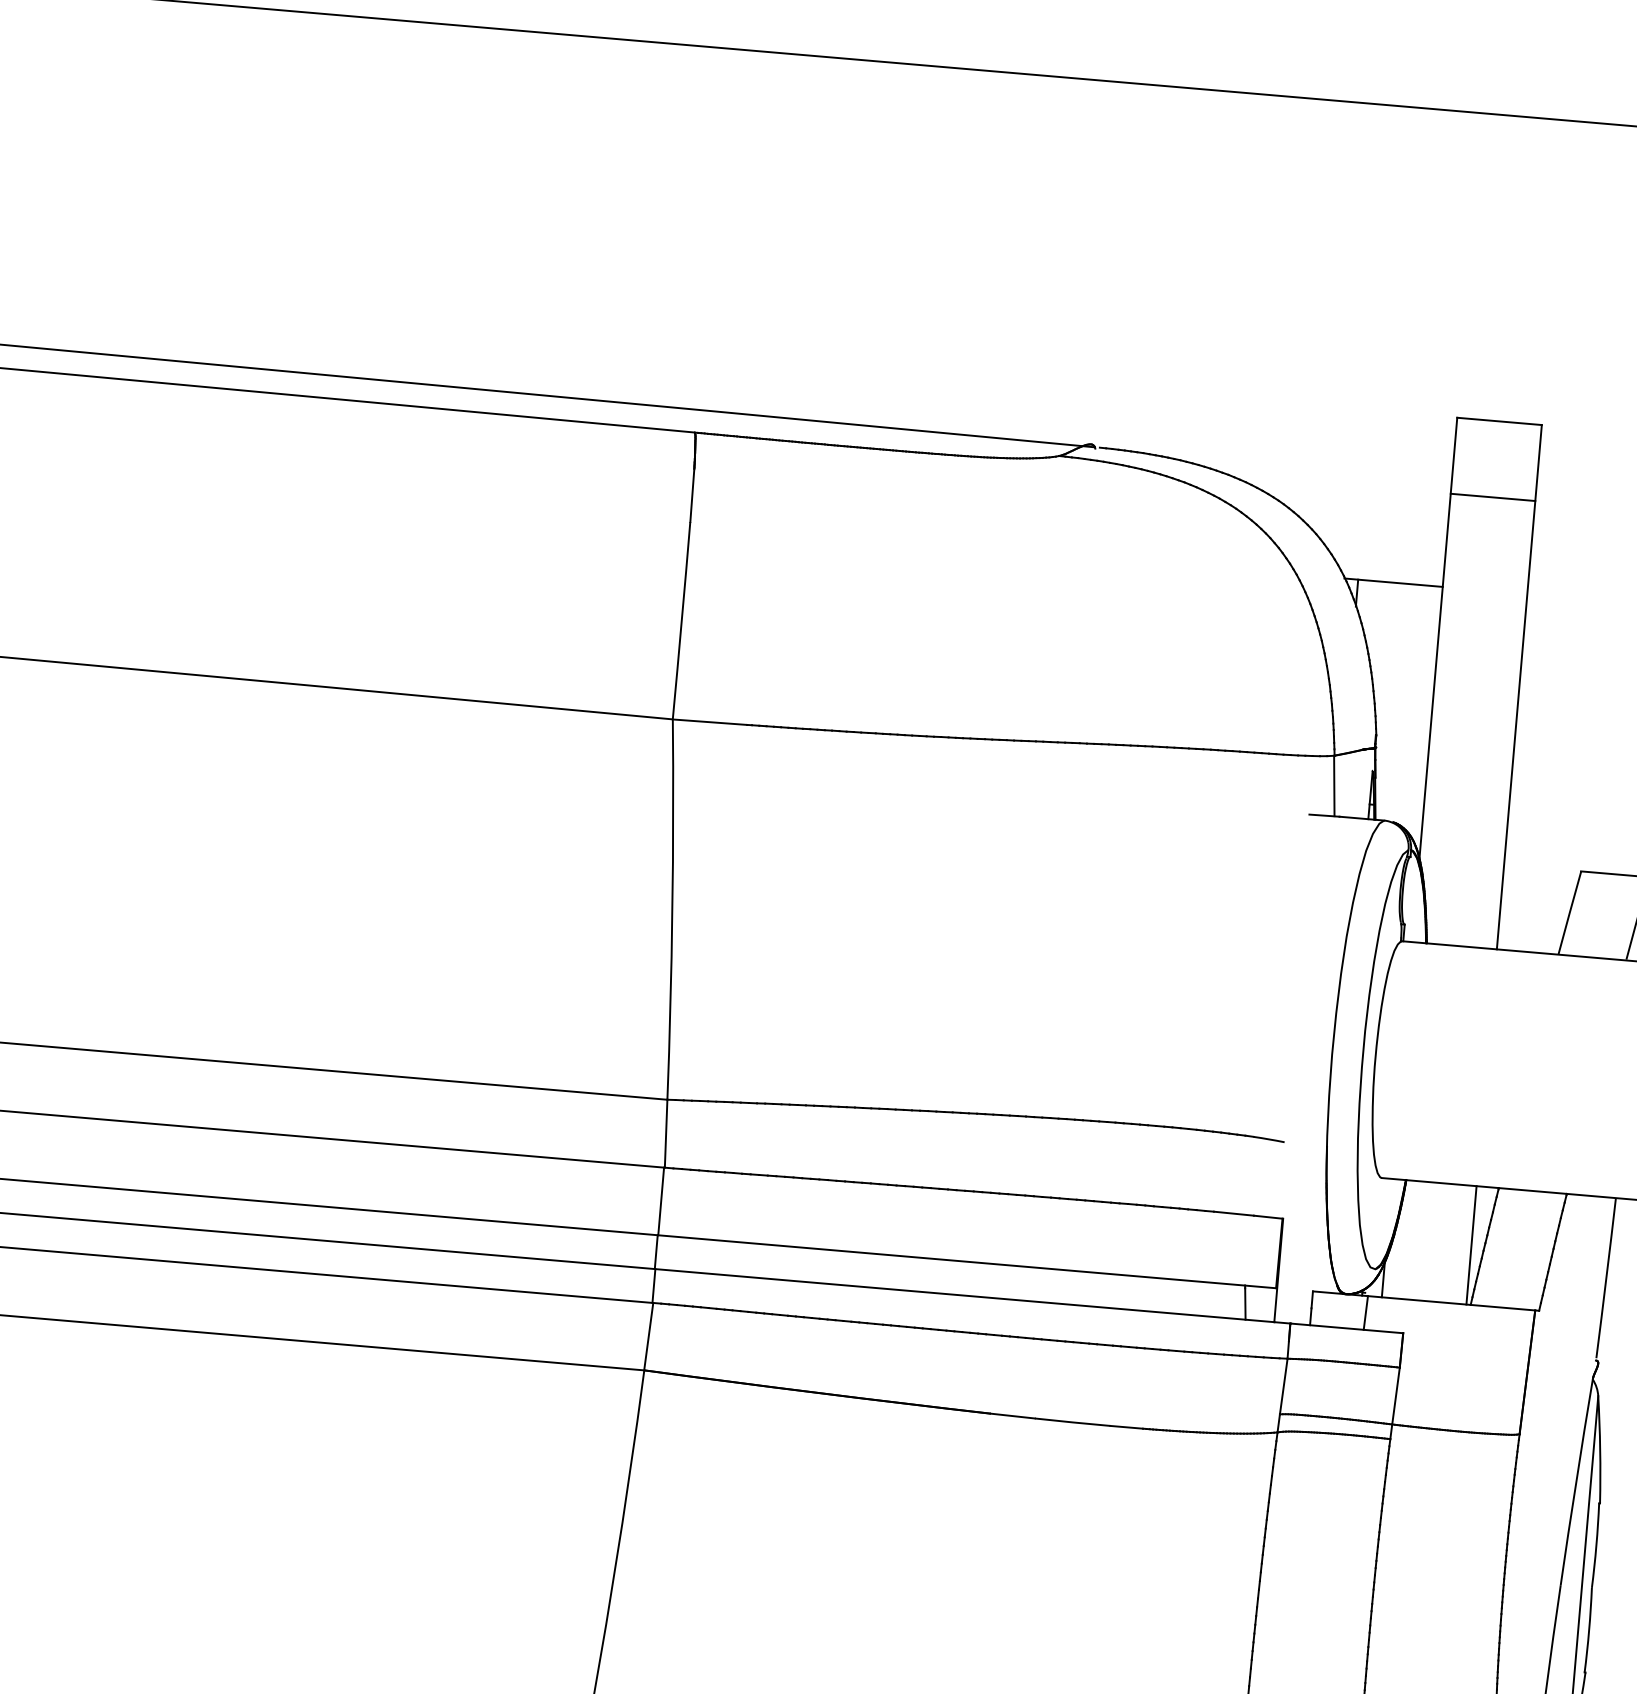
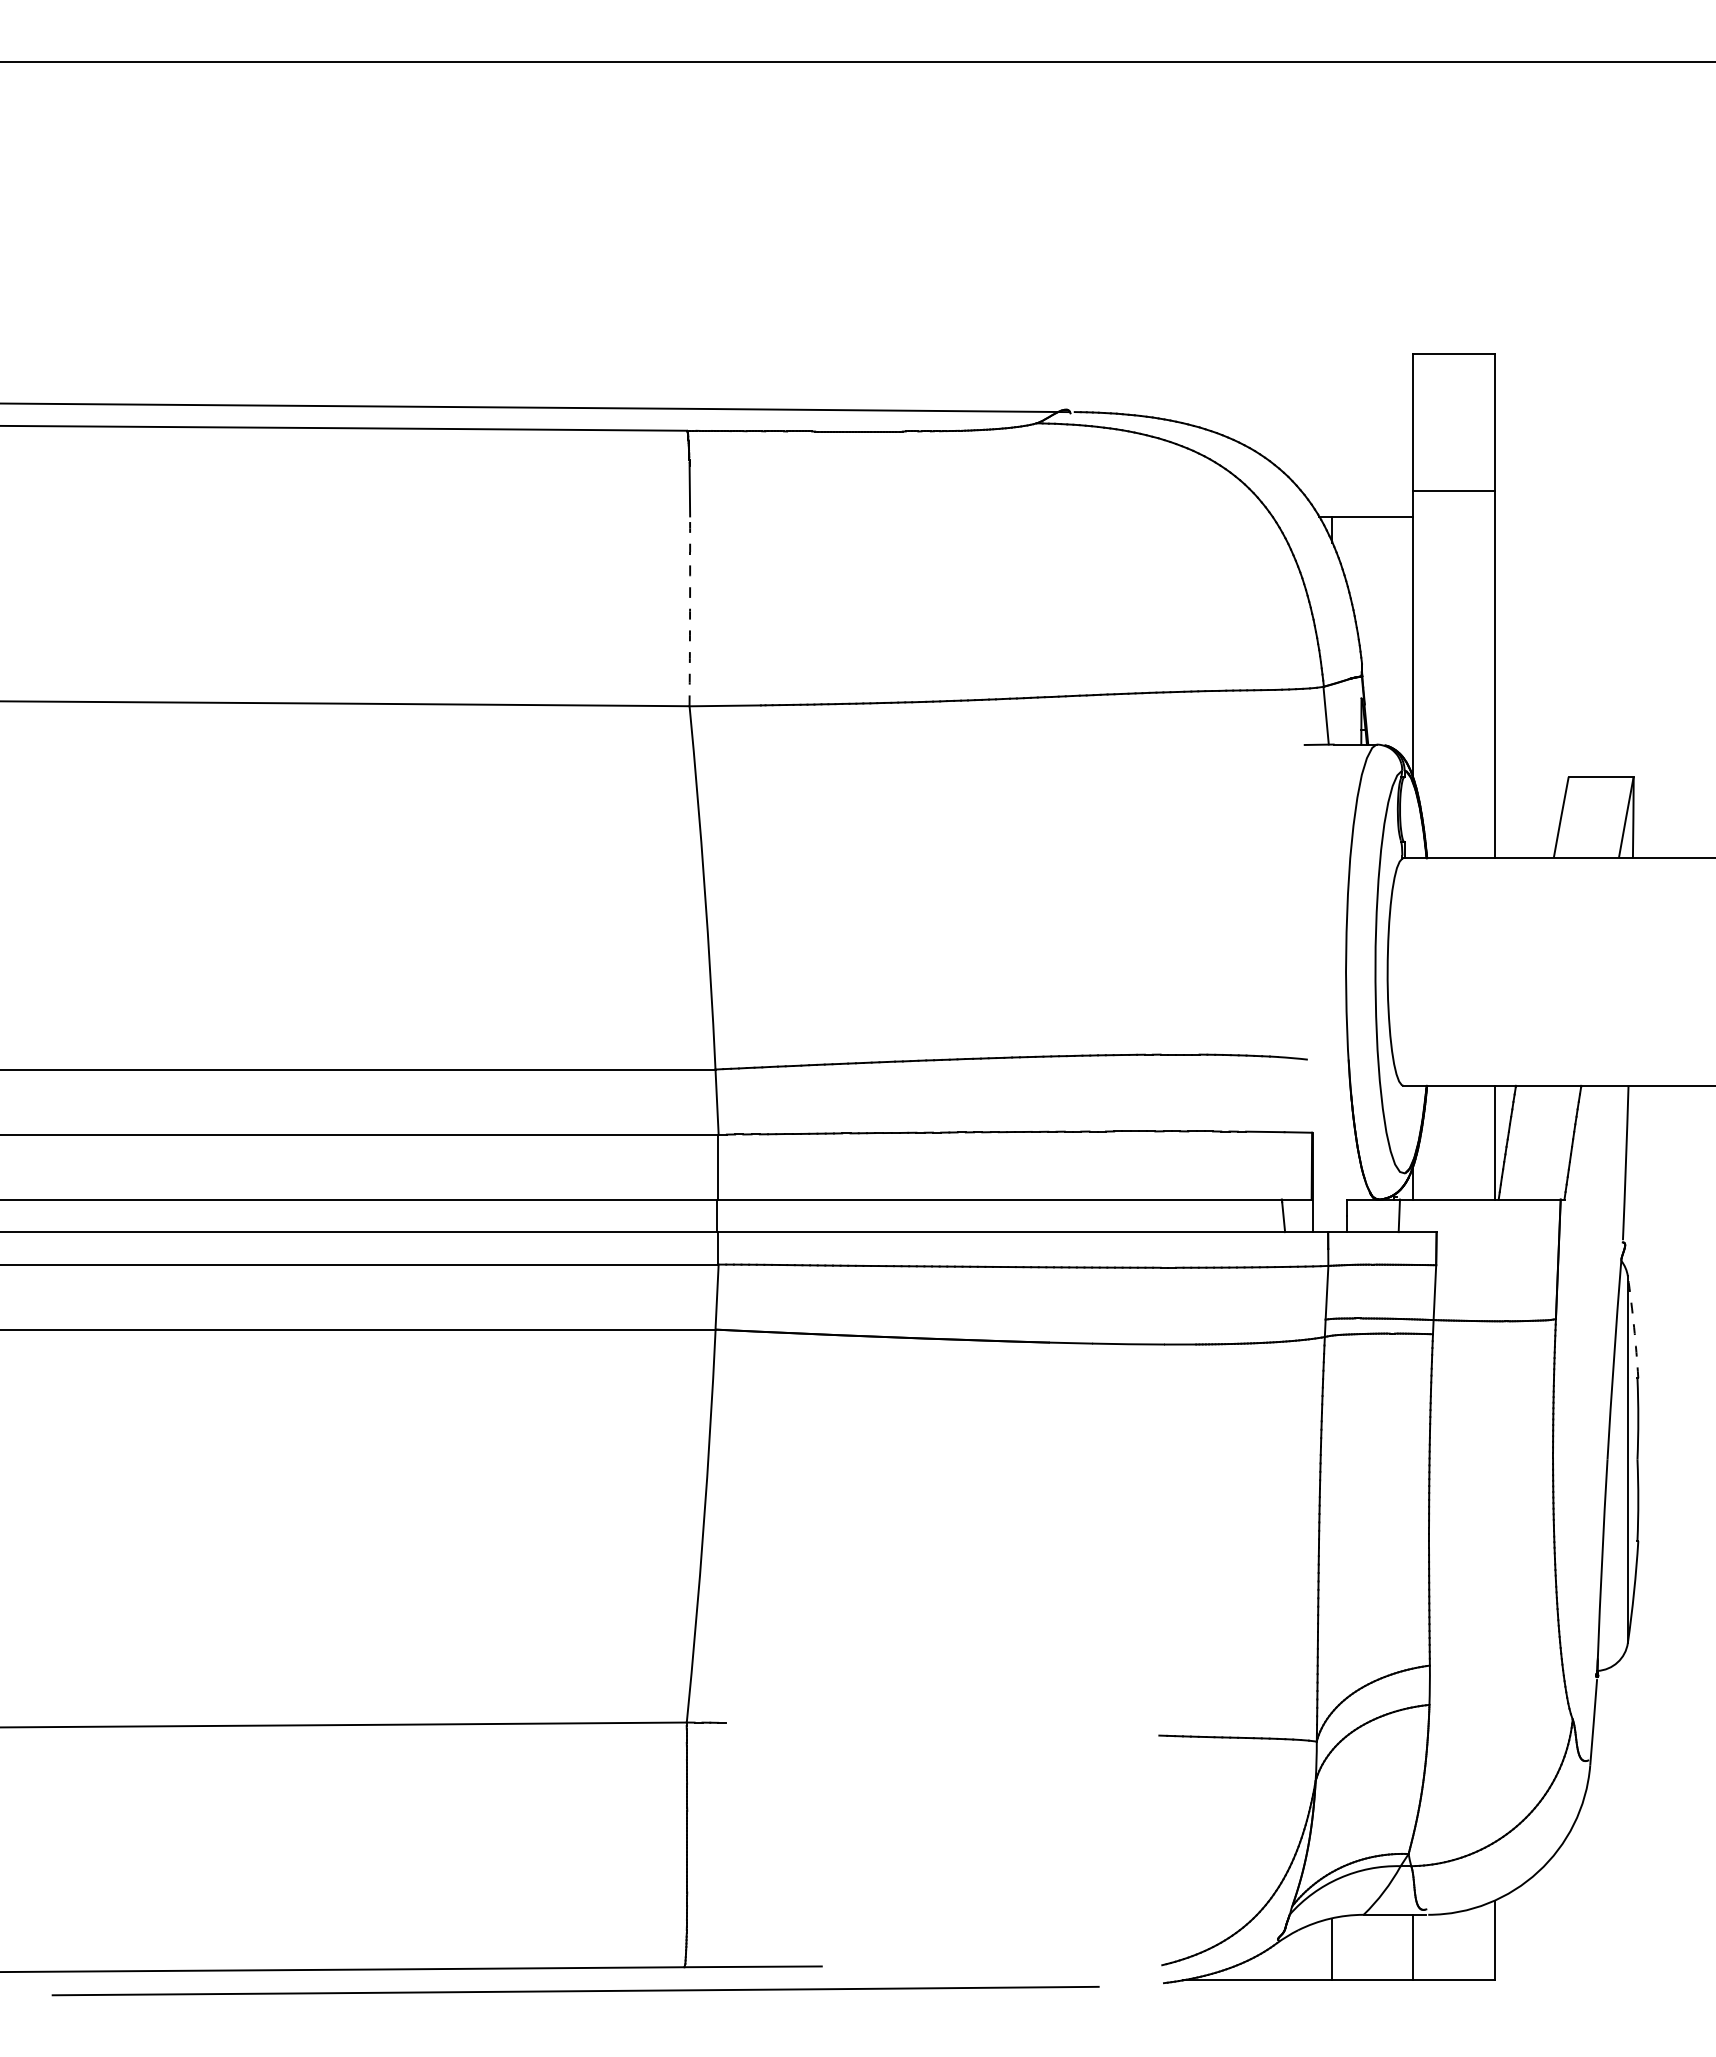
line: (1492, 497) -> (1453, 491), moved
arc: (682, 620) -> (690, 611), solid -> dashed
arc: (1600, 1450) -> (1634, 1327), solid -> dashed

